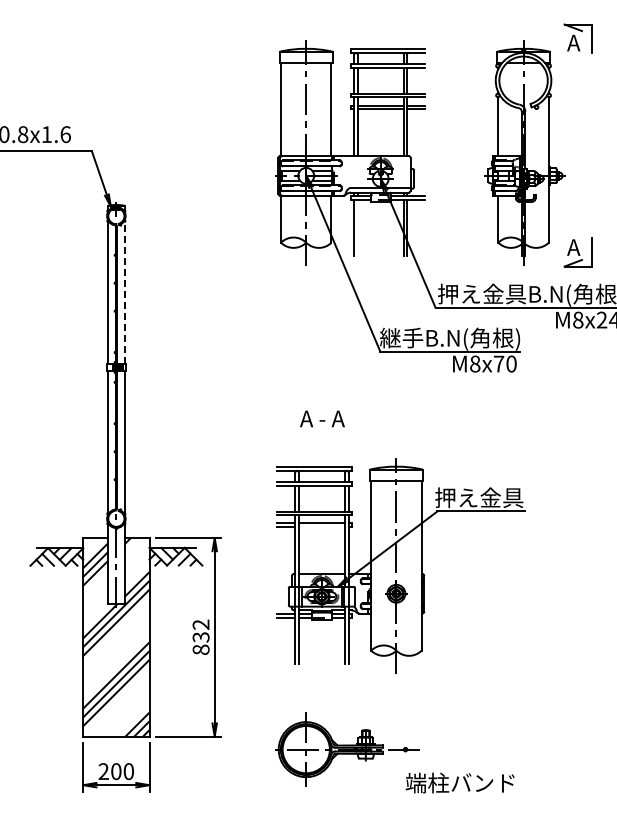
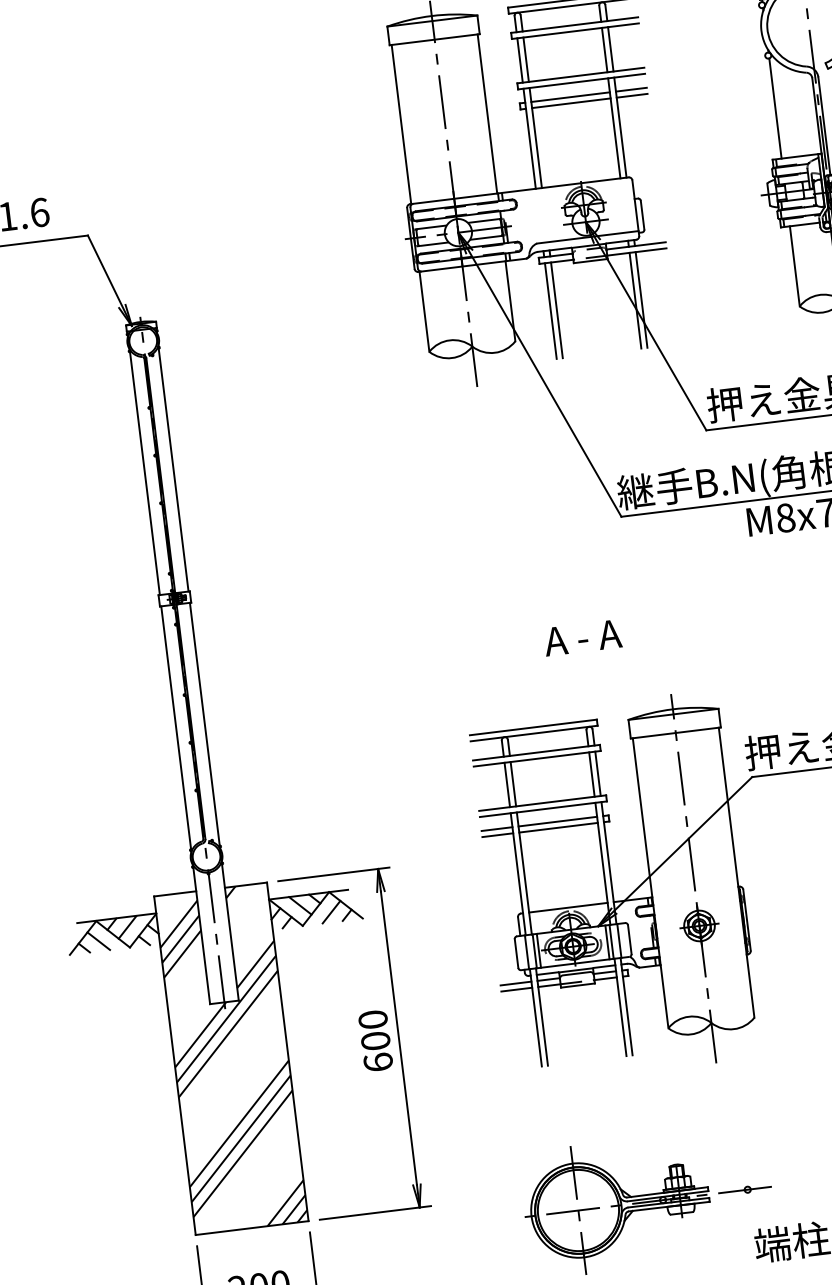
line: (357, 227) -> (556, 309), added
line: (124, 286) -> (171, 459), dashed -> solid
text: (322, 418) -> (582, 637), moved
line: (321, 526) -> (557, 827), added
text: (200, 636) -> (374, 1039), 832 -> 600

